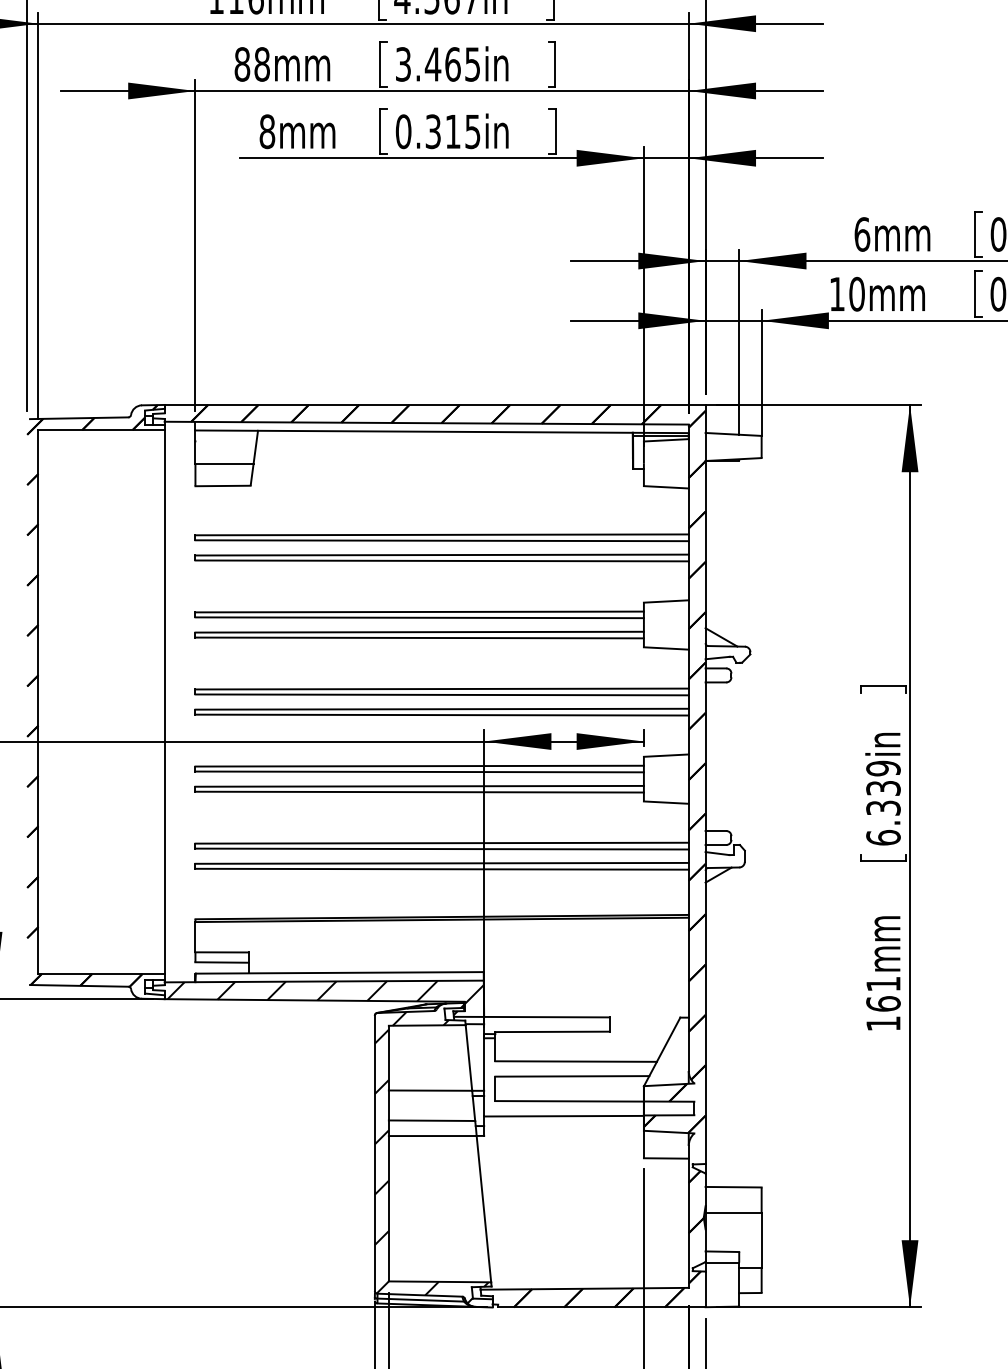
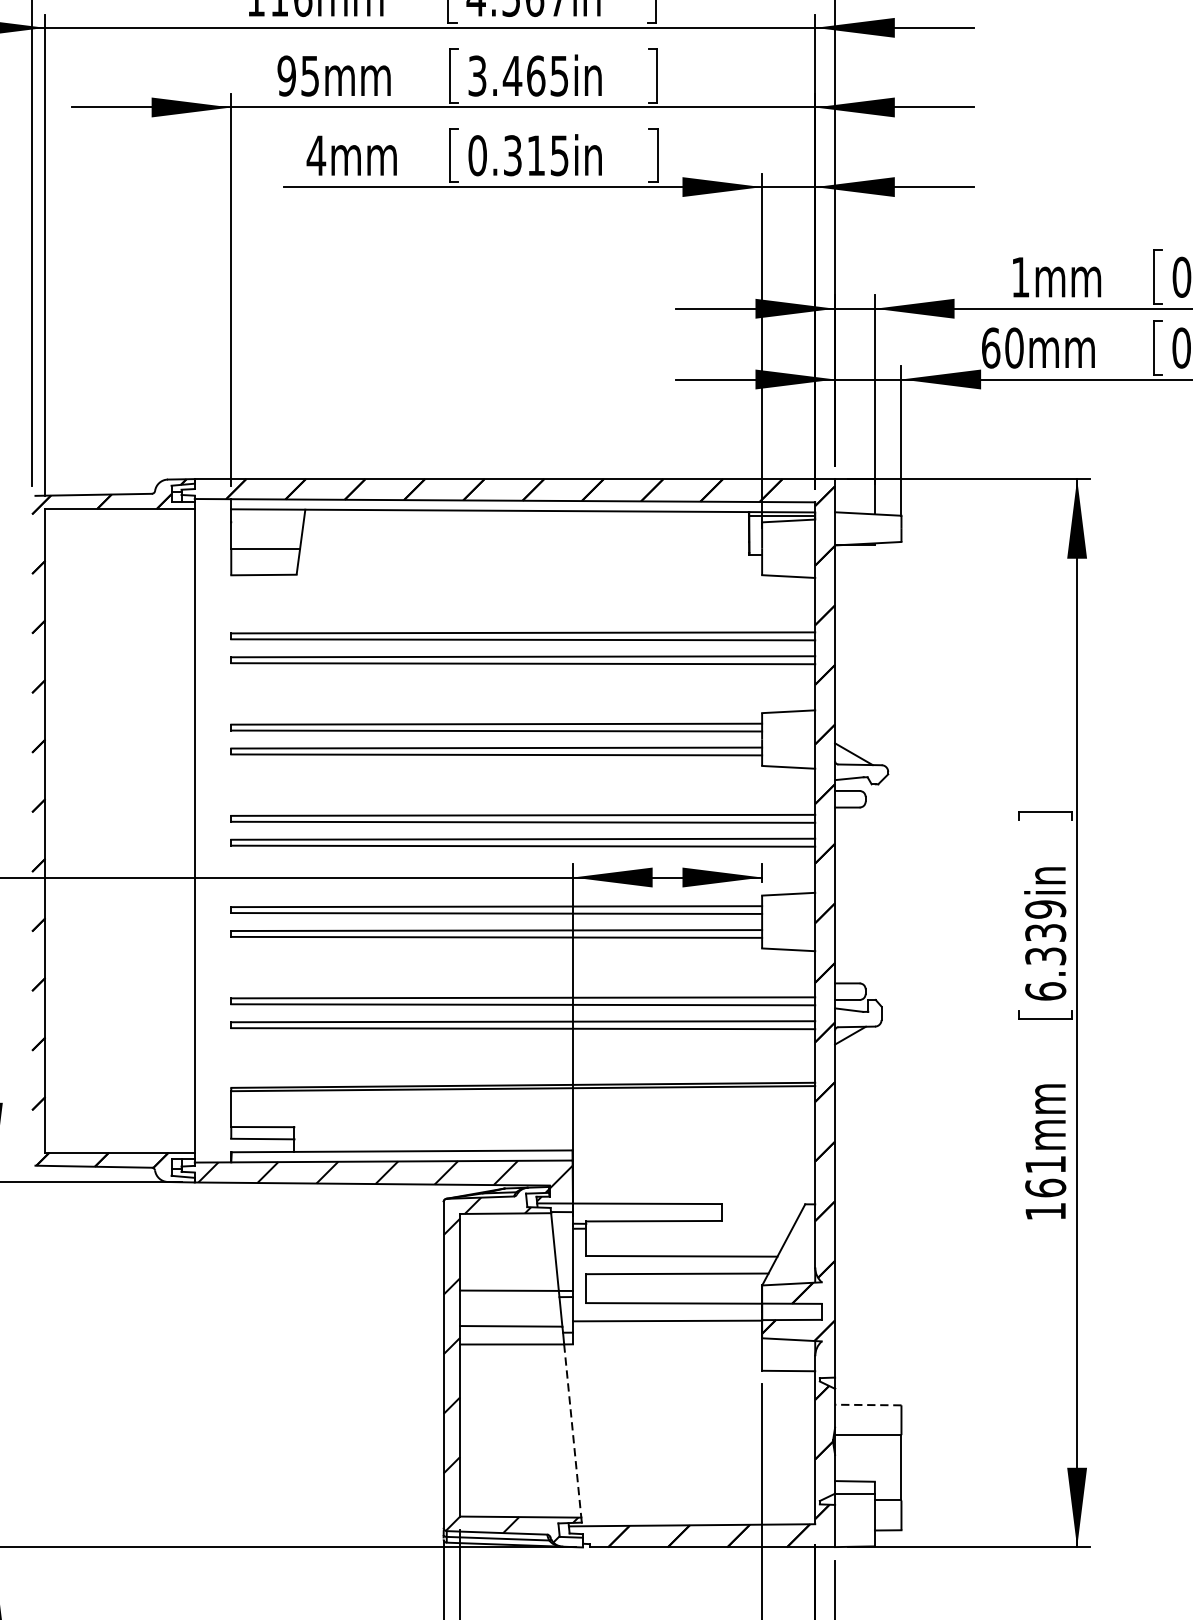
text: (251, 64) -> (297, 76), 88mm -> 95mm
text: (267, 131) -> (316, 155), 8mm -> 4mm
text: (862, 234) -> (1020, 277), 6mm -> 1mm
text: (837, 293) -> (991, 347), 10mm -> 60mm
line: (733, 1187) -> (868, 1405), solid -> dashed
line: (483, 1209) -> (572, 1431), solid -> dashed

